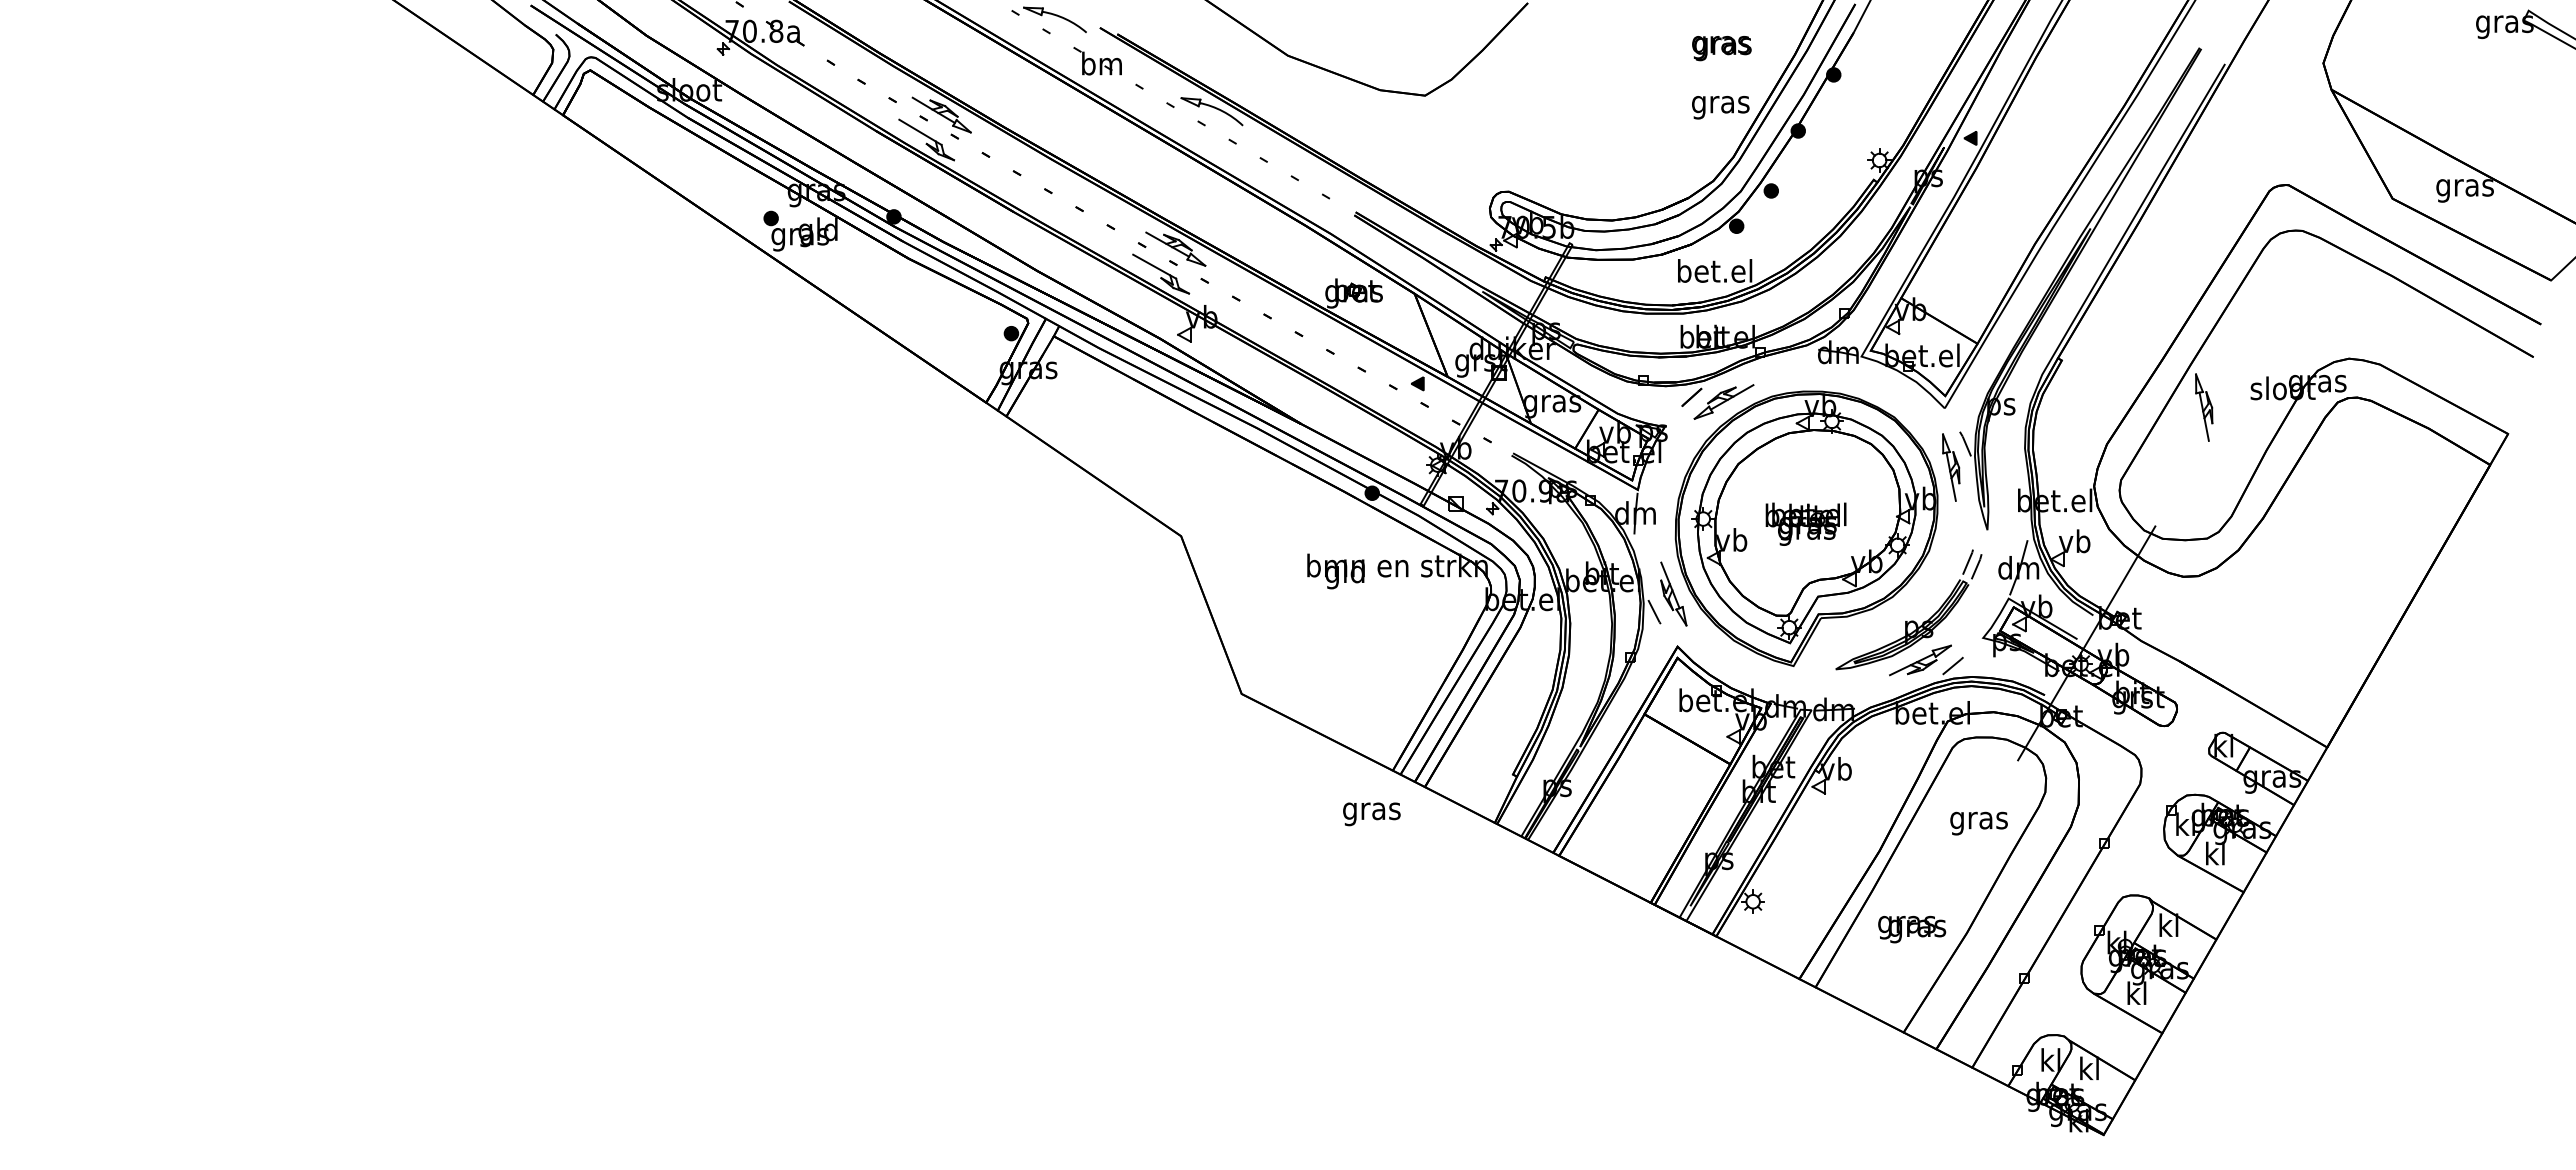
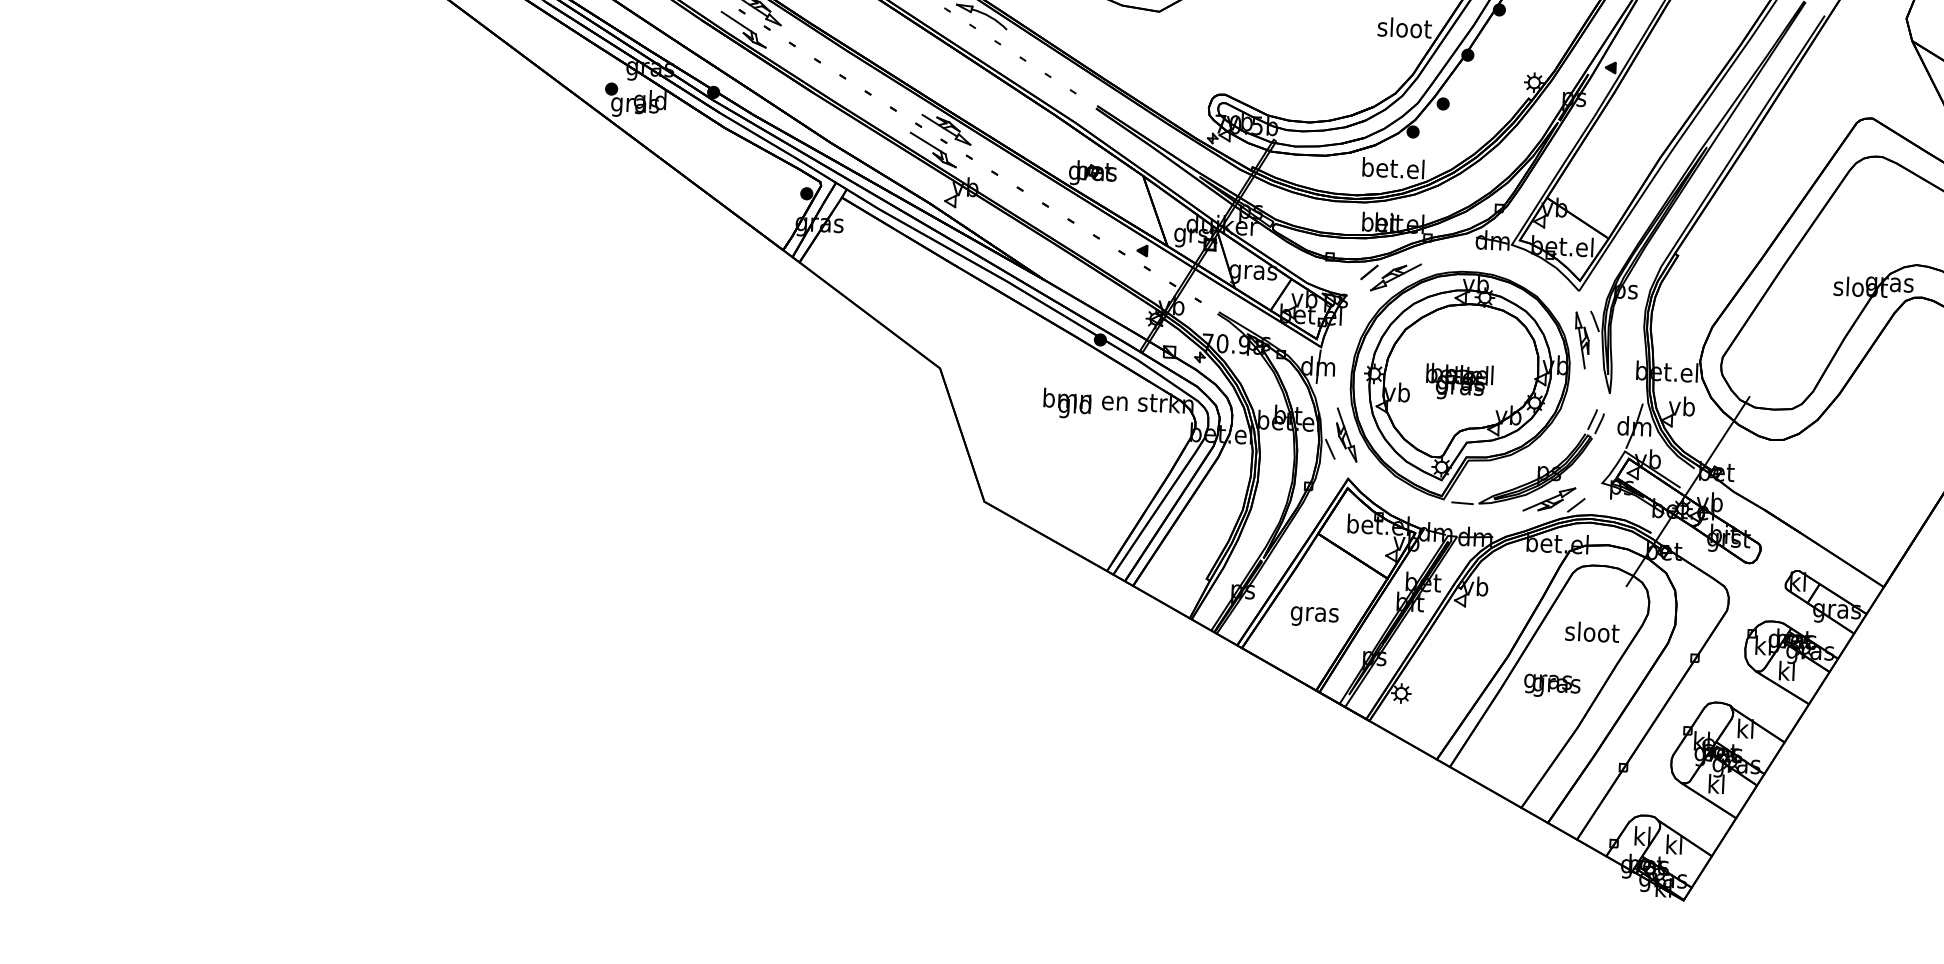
text: (1720, 104) -> (1404, 30), gras -> sloot
part: (2204, 407) -> (1794, 300), removed
line: (1815, 669) -> (1461, 503), added
text: (1371, 814) -> (1314, 617), moved
text: (1979, 820) -> (1592, 634), gras -> sloot
text: (1912, 929) -> (1552, 686), moved

